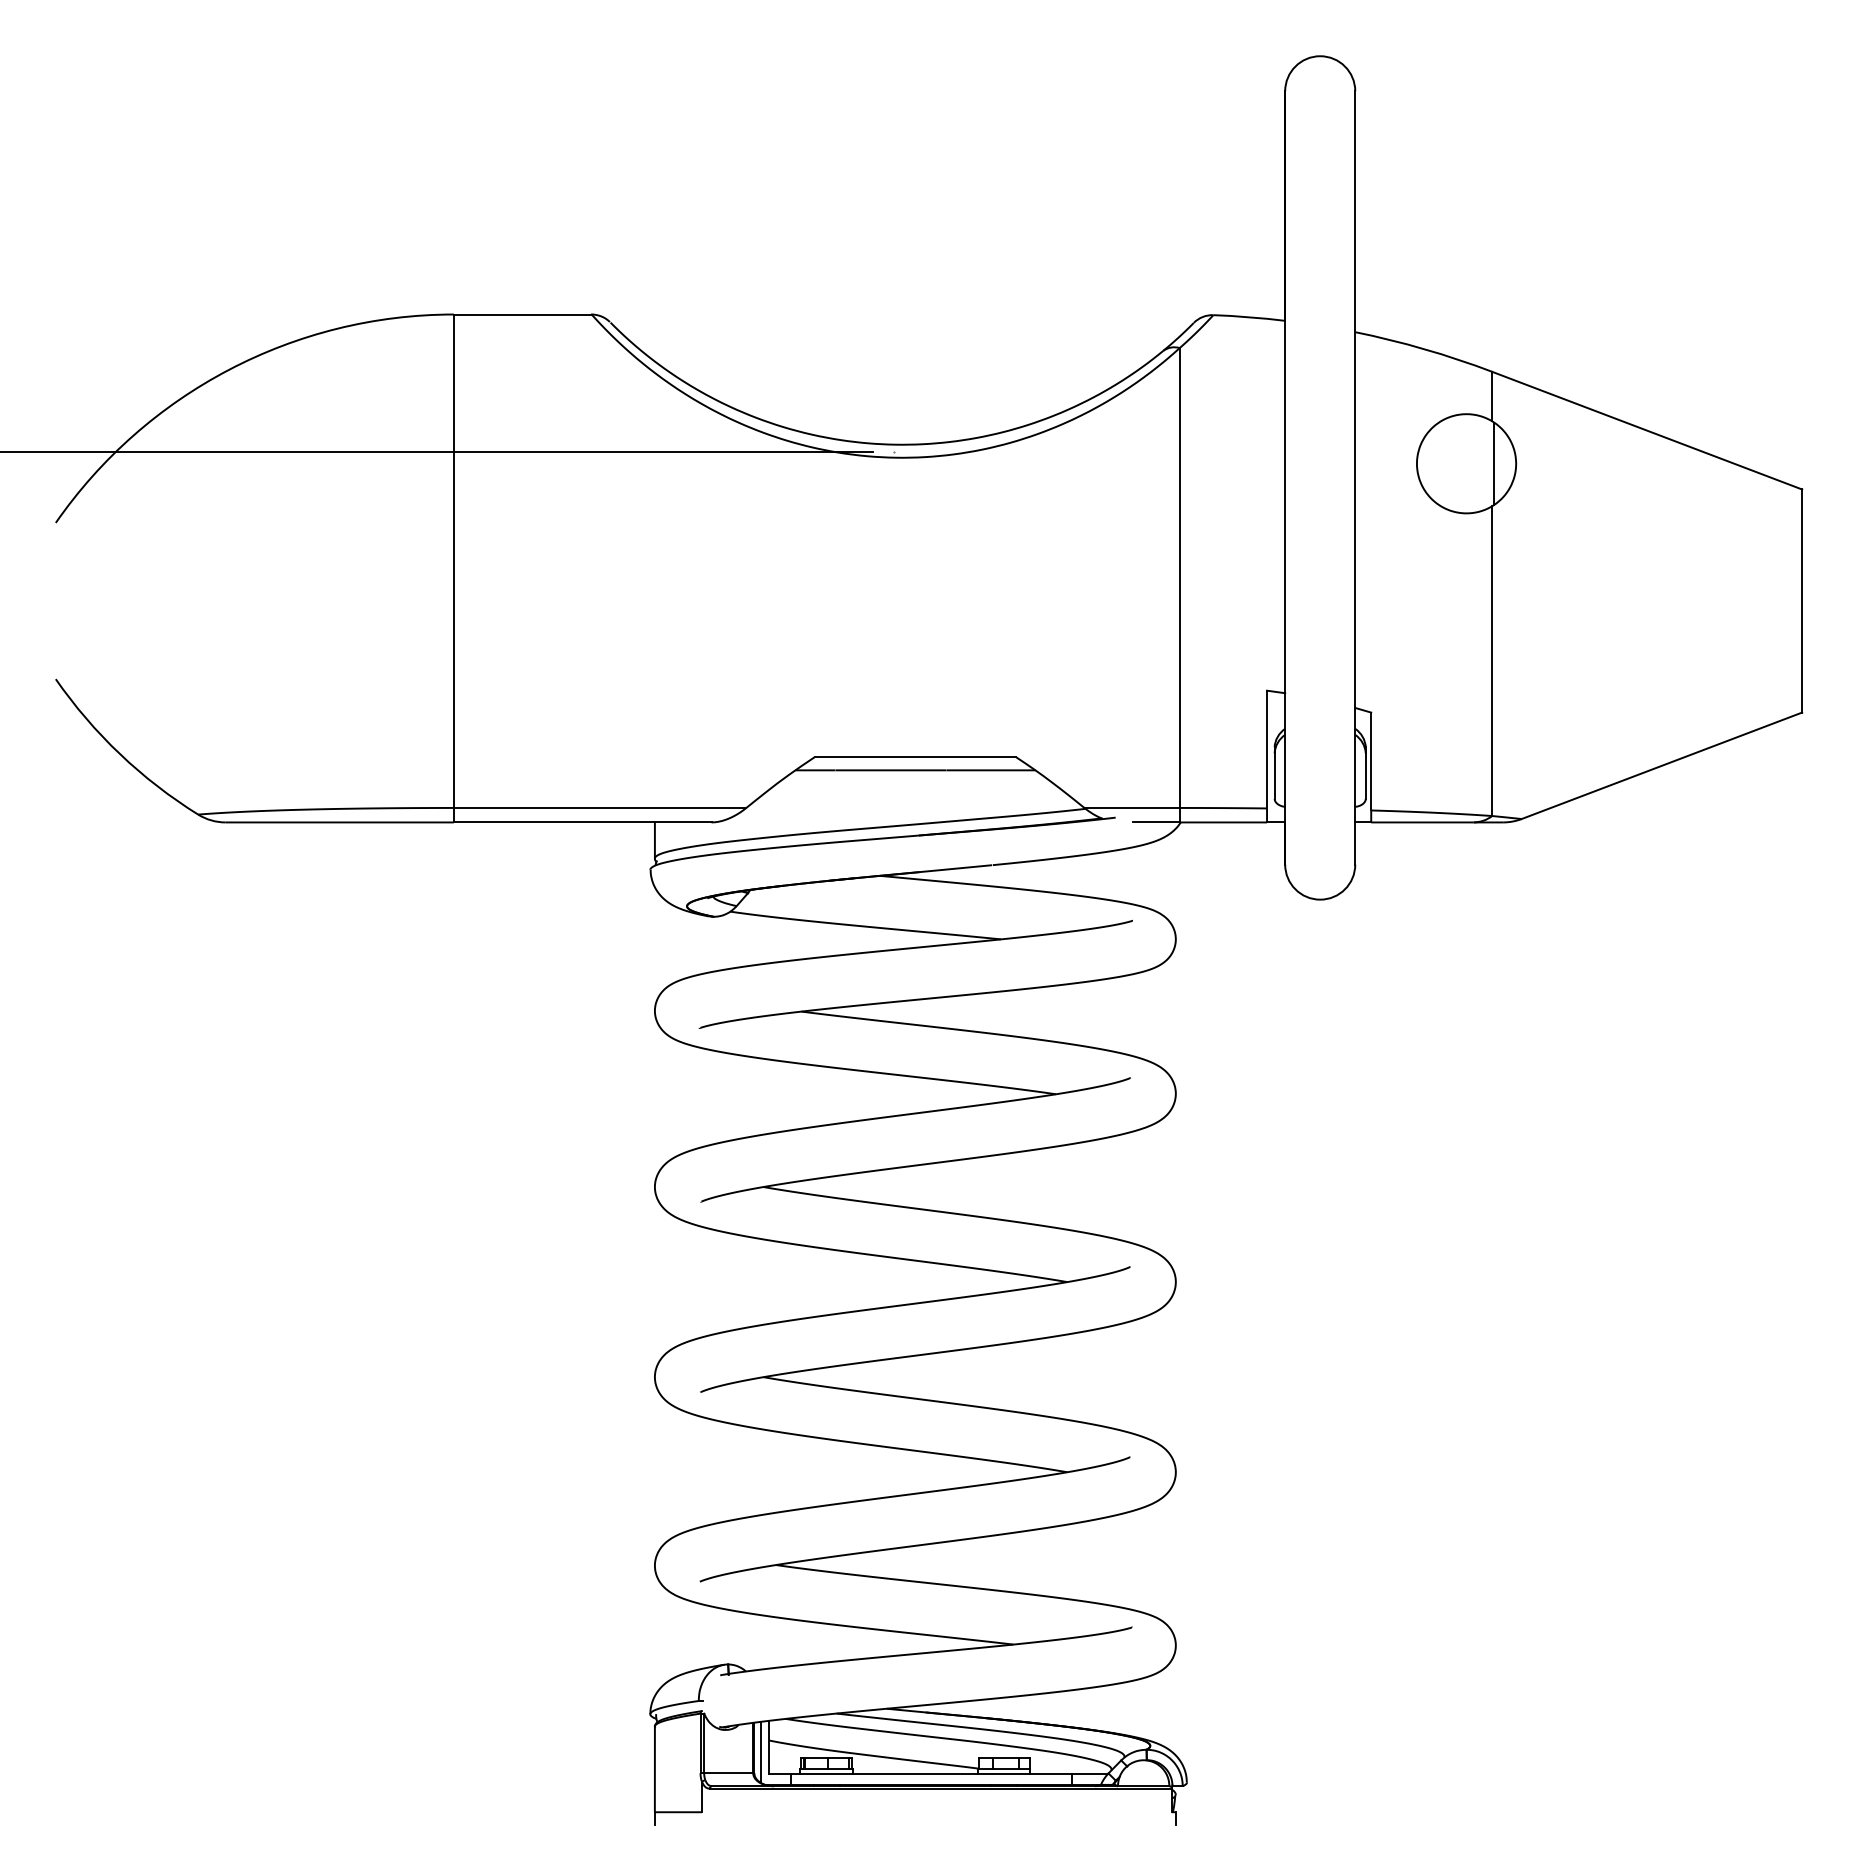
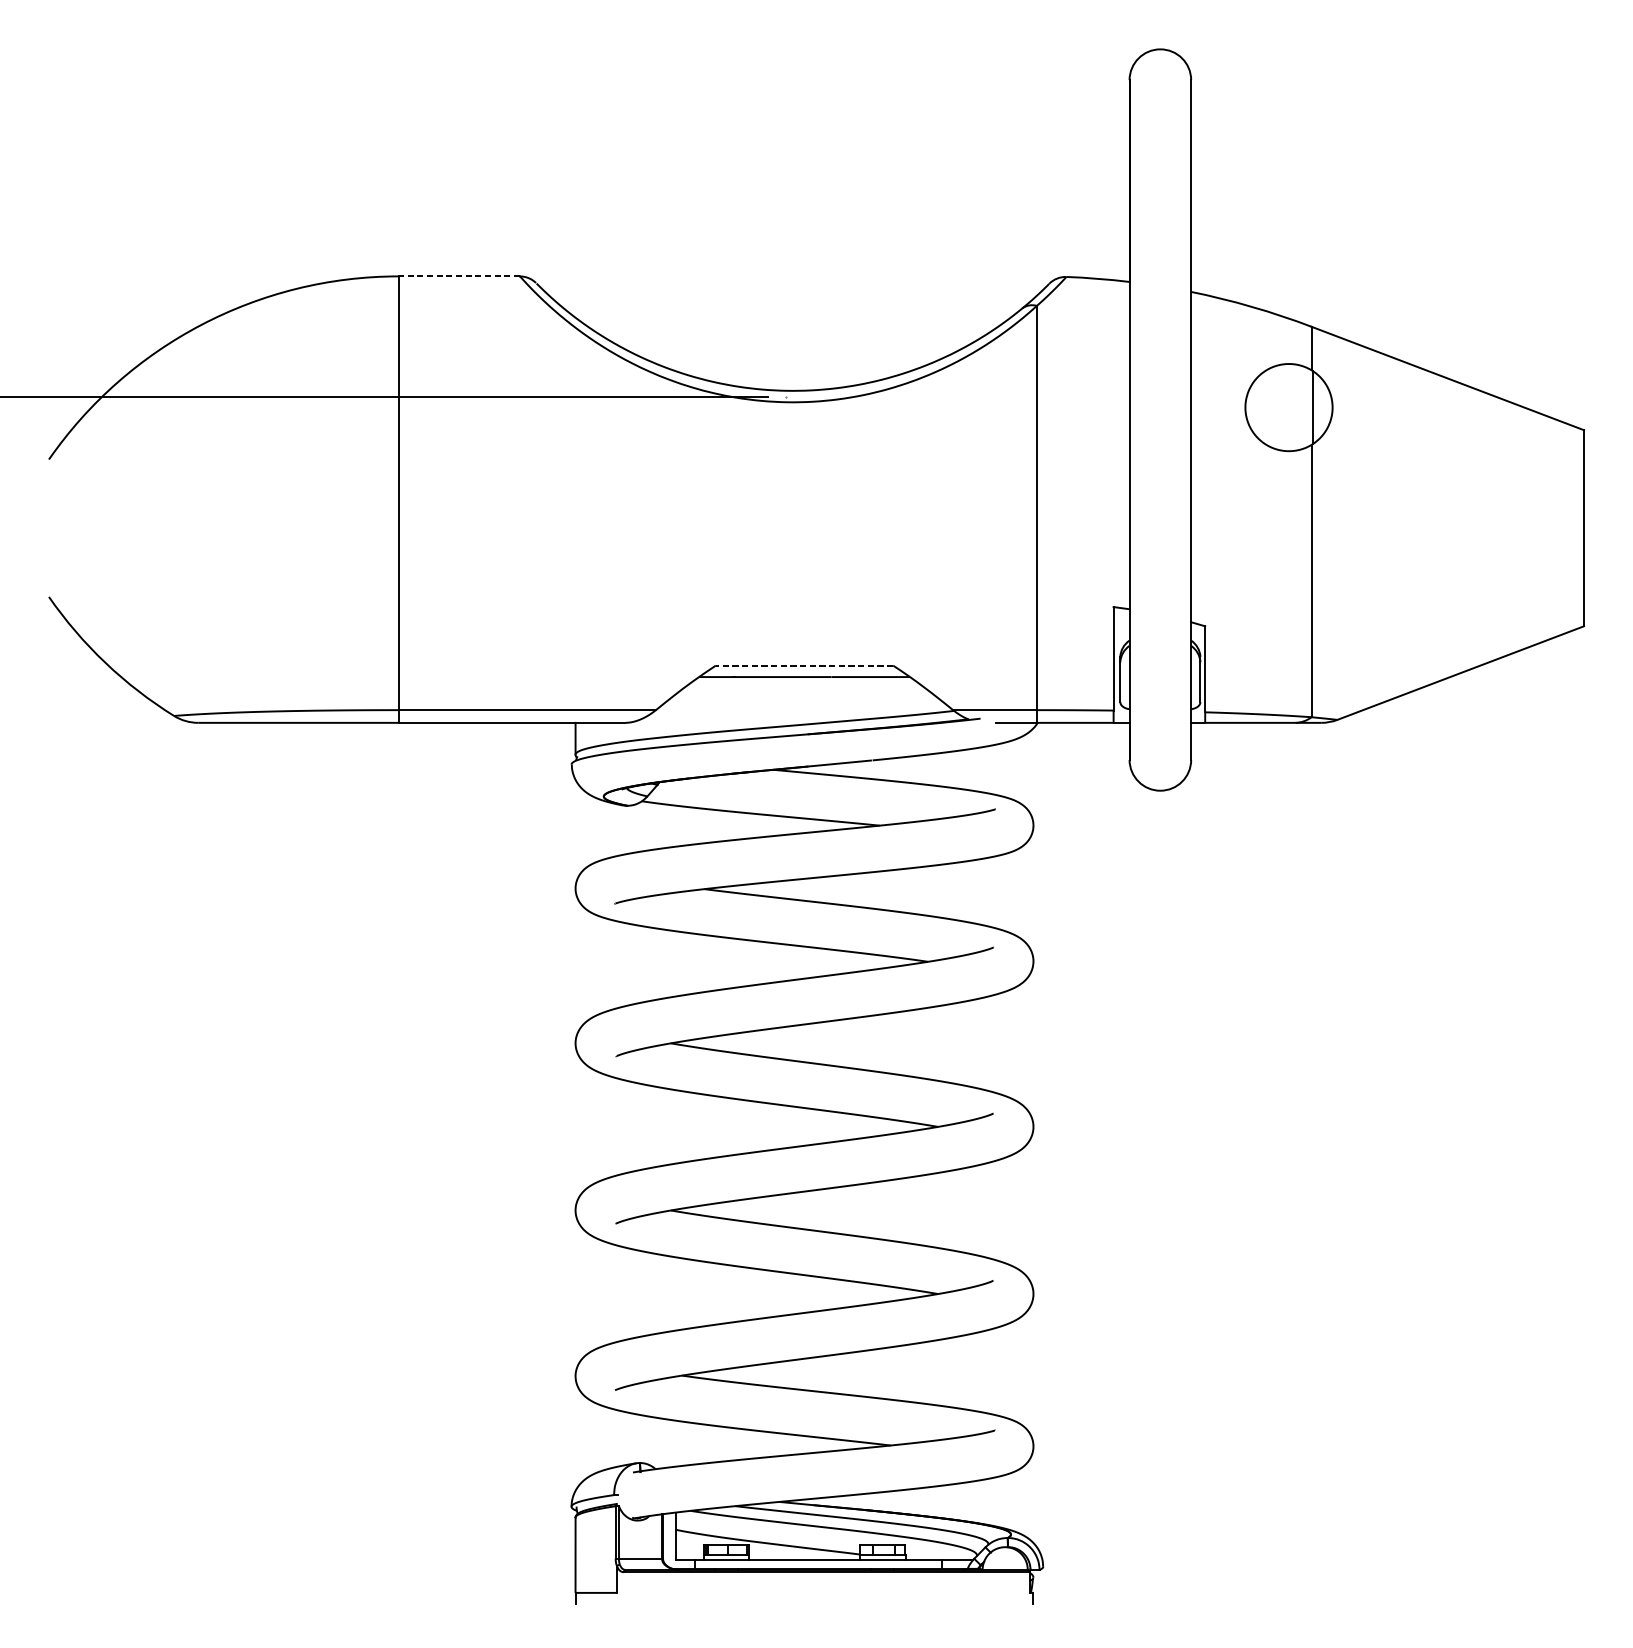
line: (522, 314) -> (459, 276), solid -> dashed
line: (915, 757) -> (804, 665), solid -> dashed
line: (760, 1751) -> (668, 1539), removed

